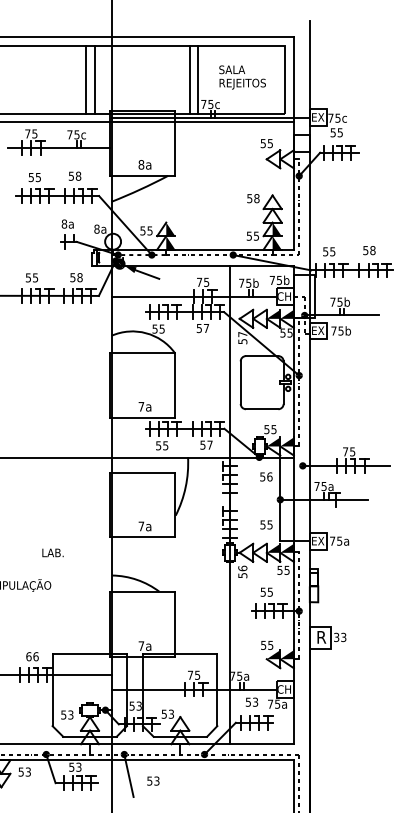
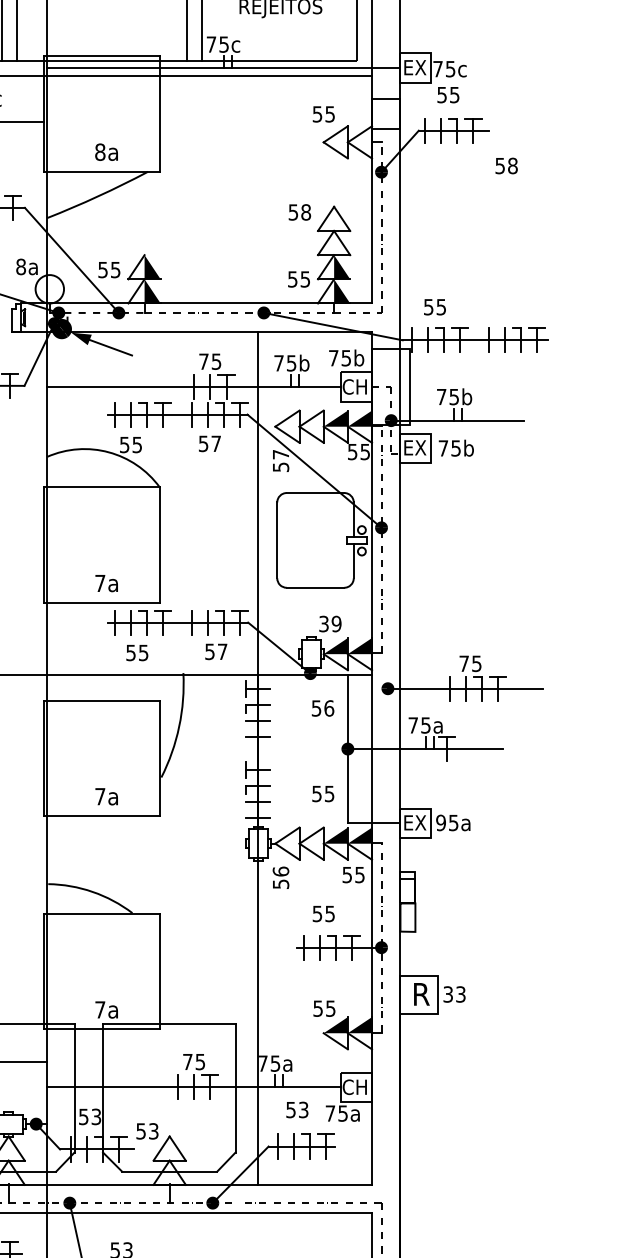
text: (369, 250) -> (506, 165), moved
text: (270, 429) -> (330, 623), 55 -> 39
text: (332, 540) -> (440, 821), 75a -> 95a

